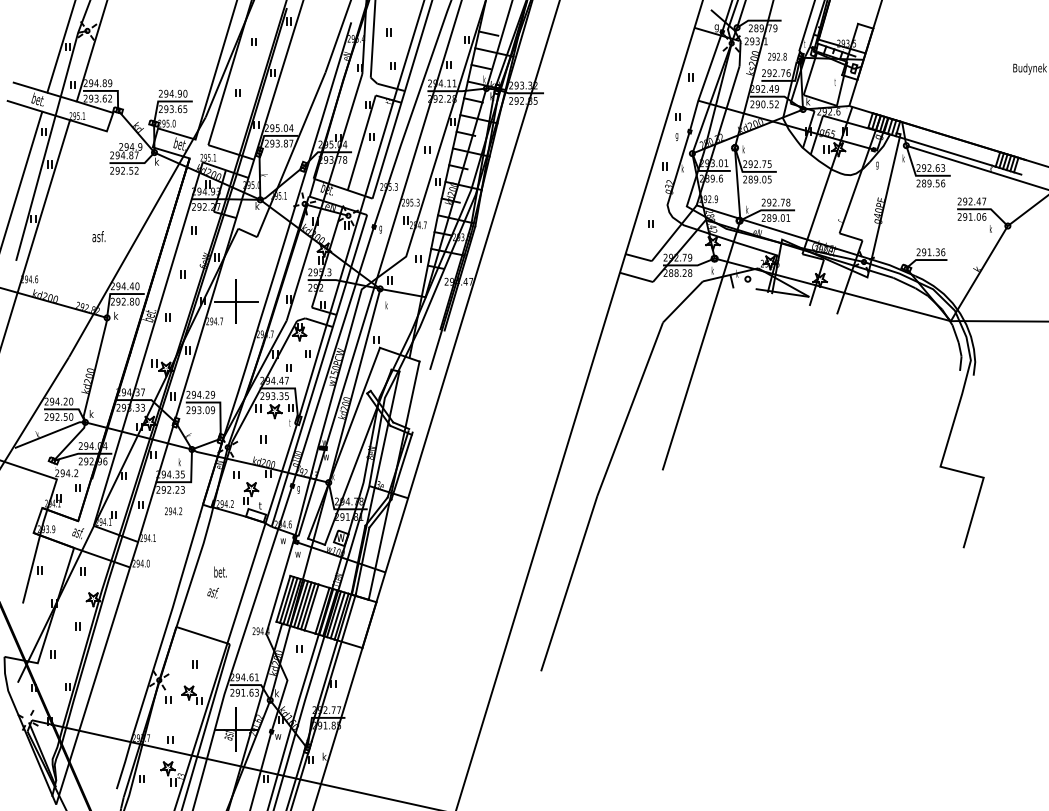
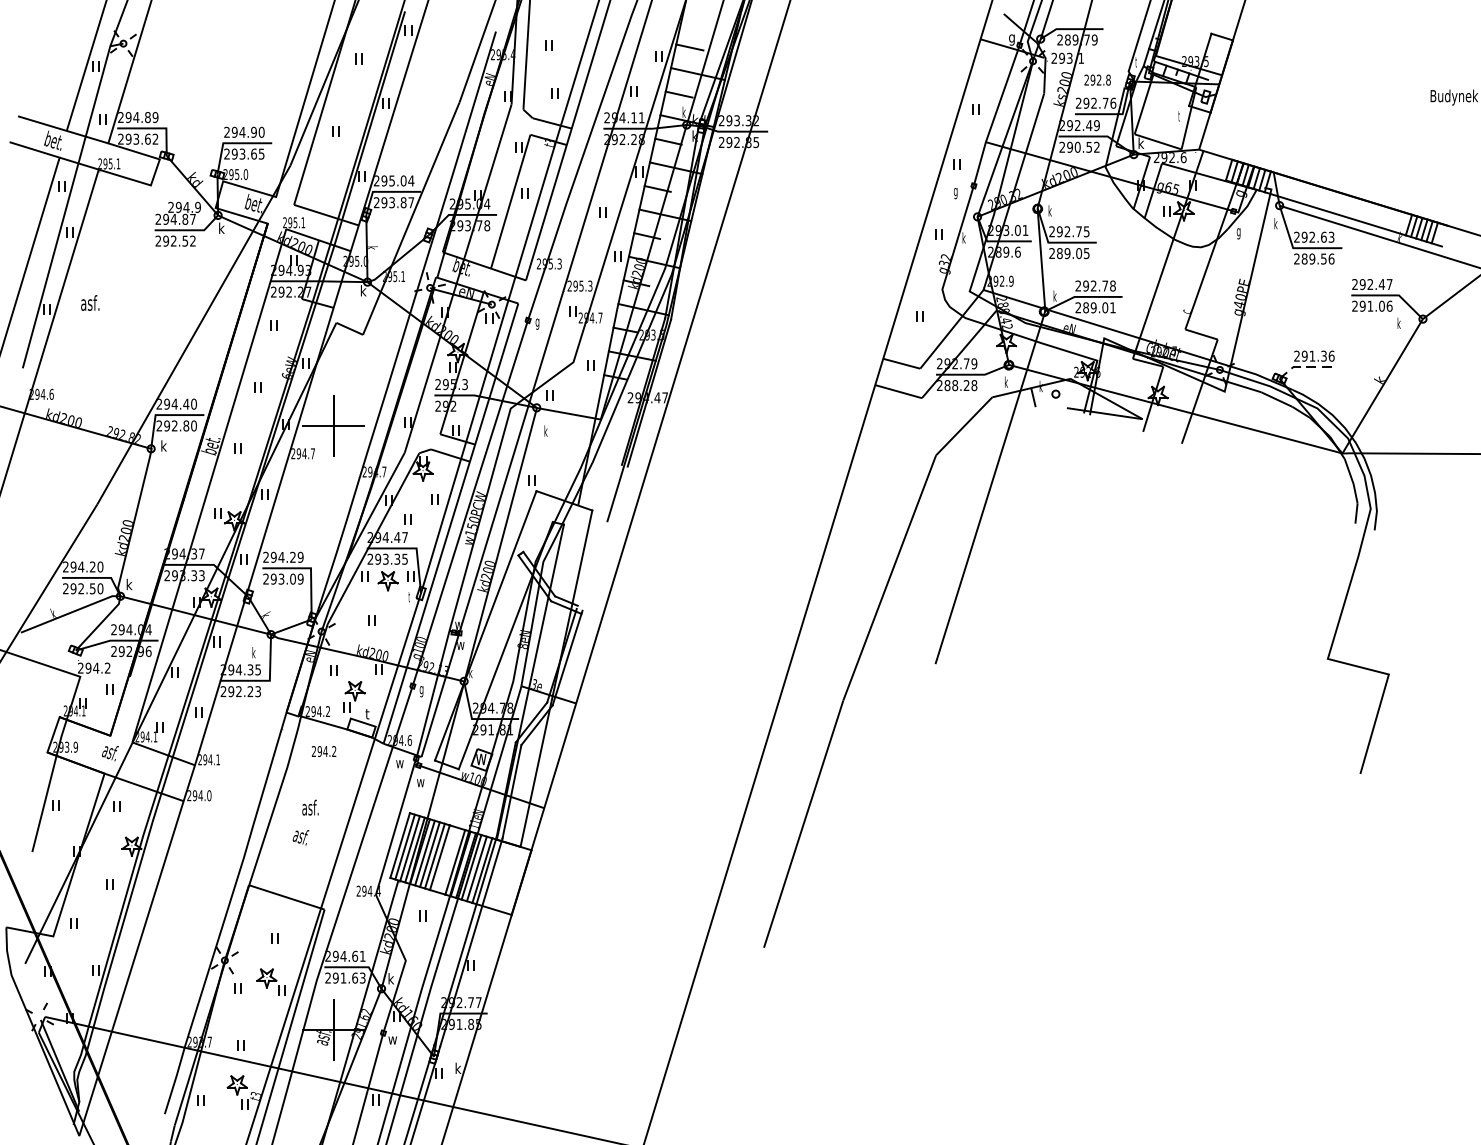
text: (98, 236) -> (89, 302), moved
line: (924, 260) -> (1305, 367), solid -> dashed
text: (173, 511) -> (323, 751), moved
text: (220, 571) -> (311, 806), bet. -> asf.

